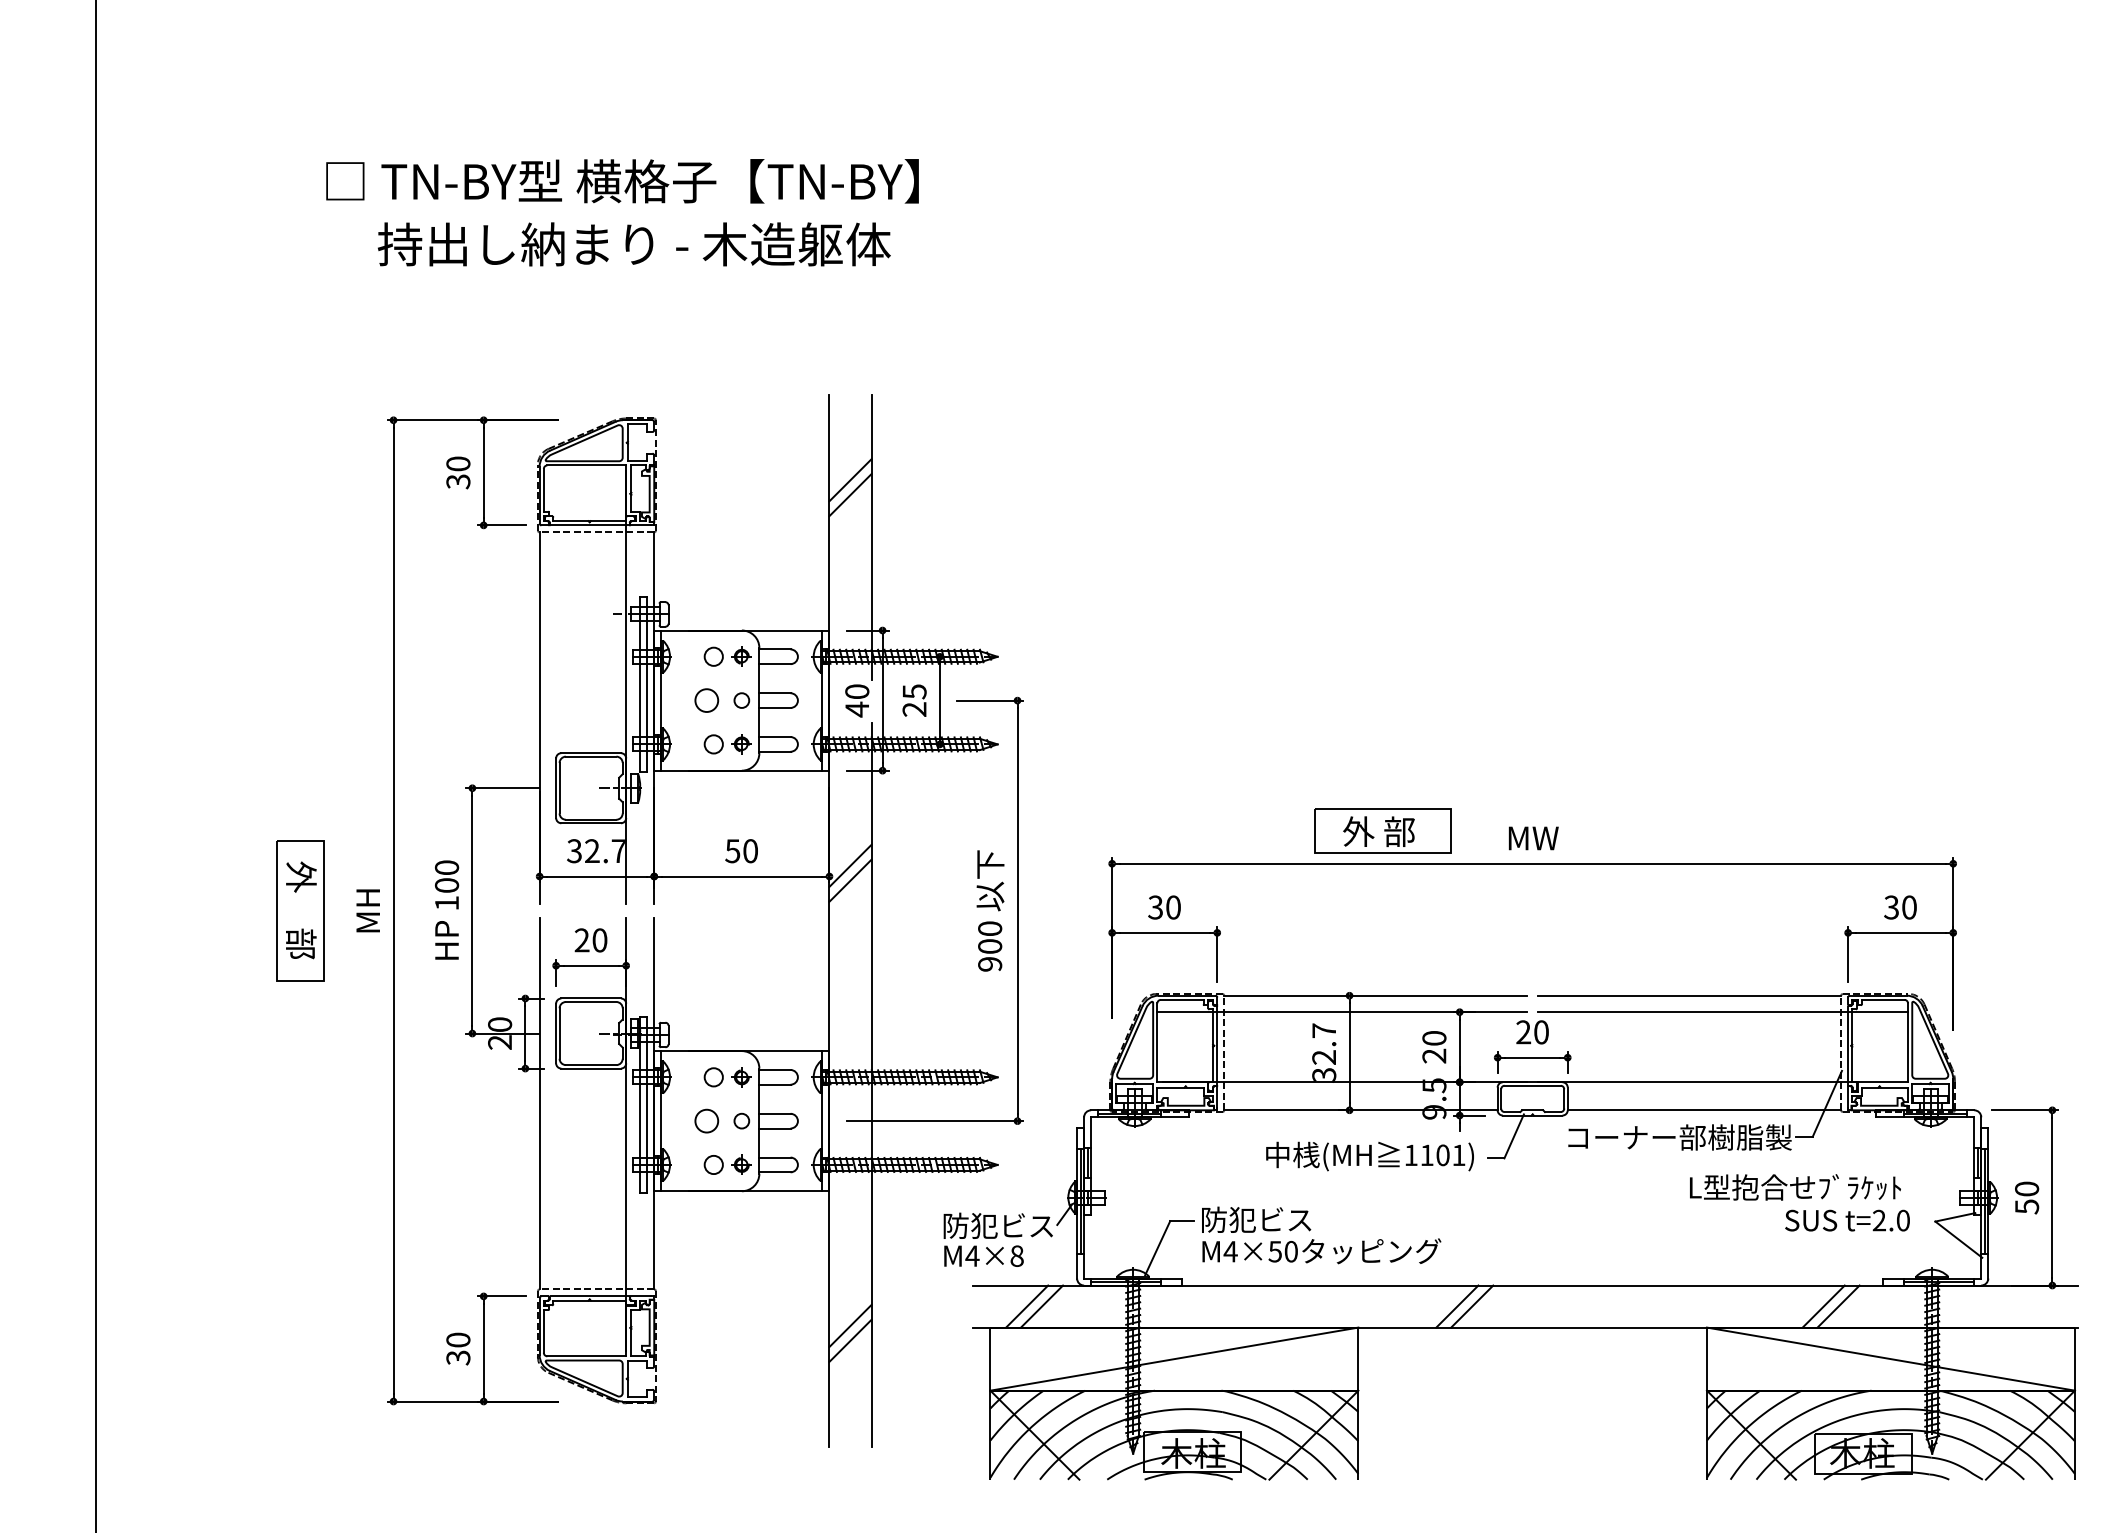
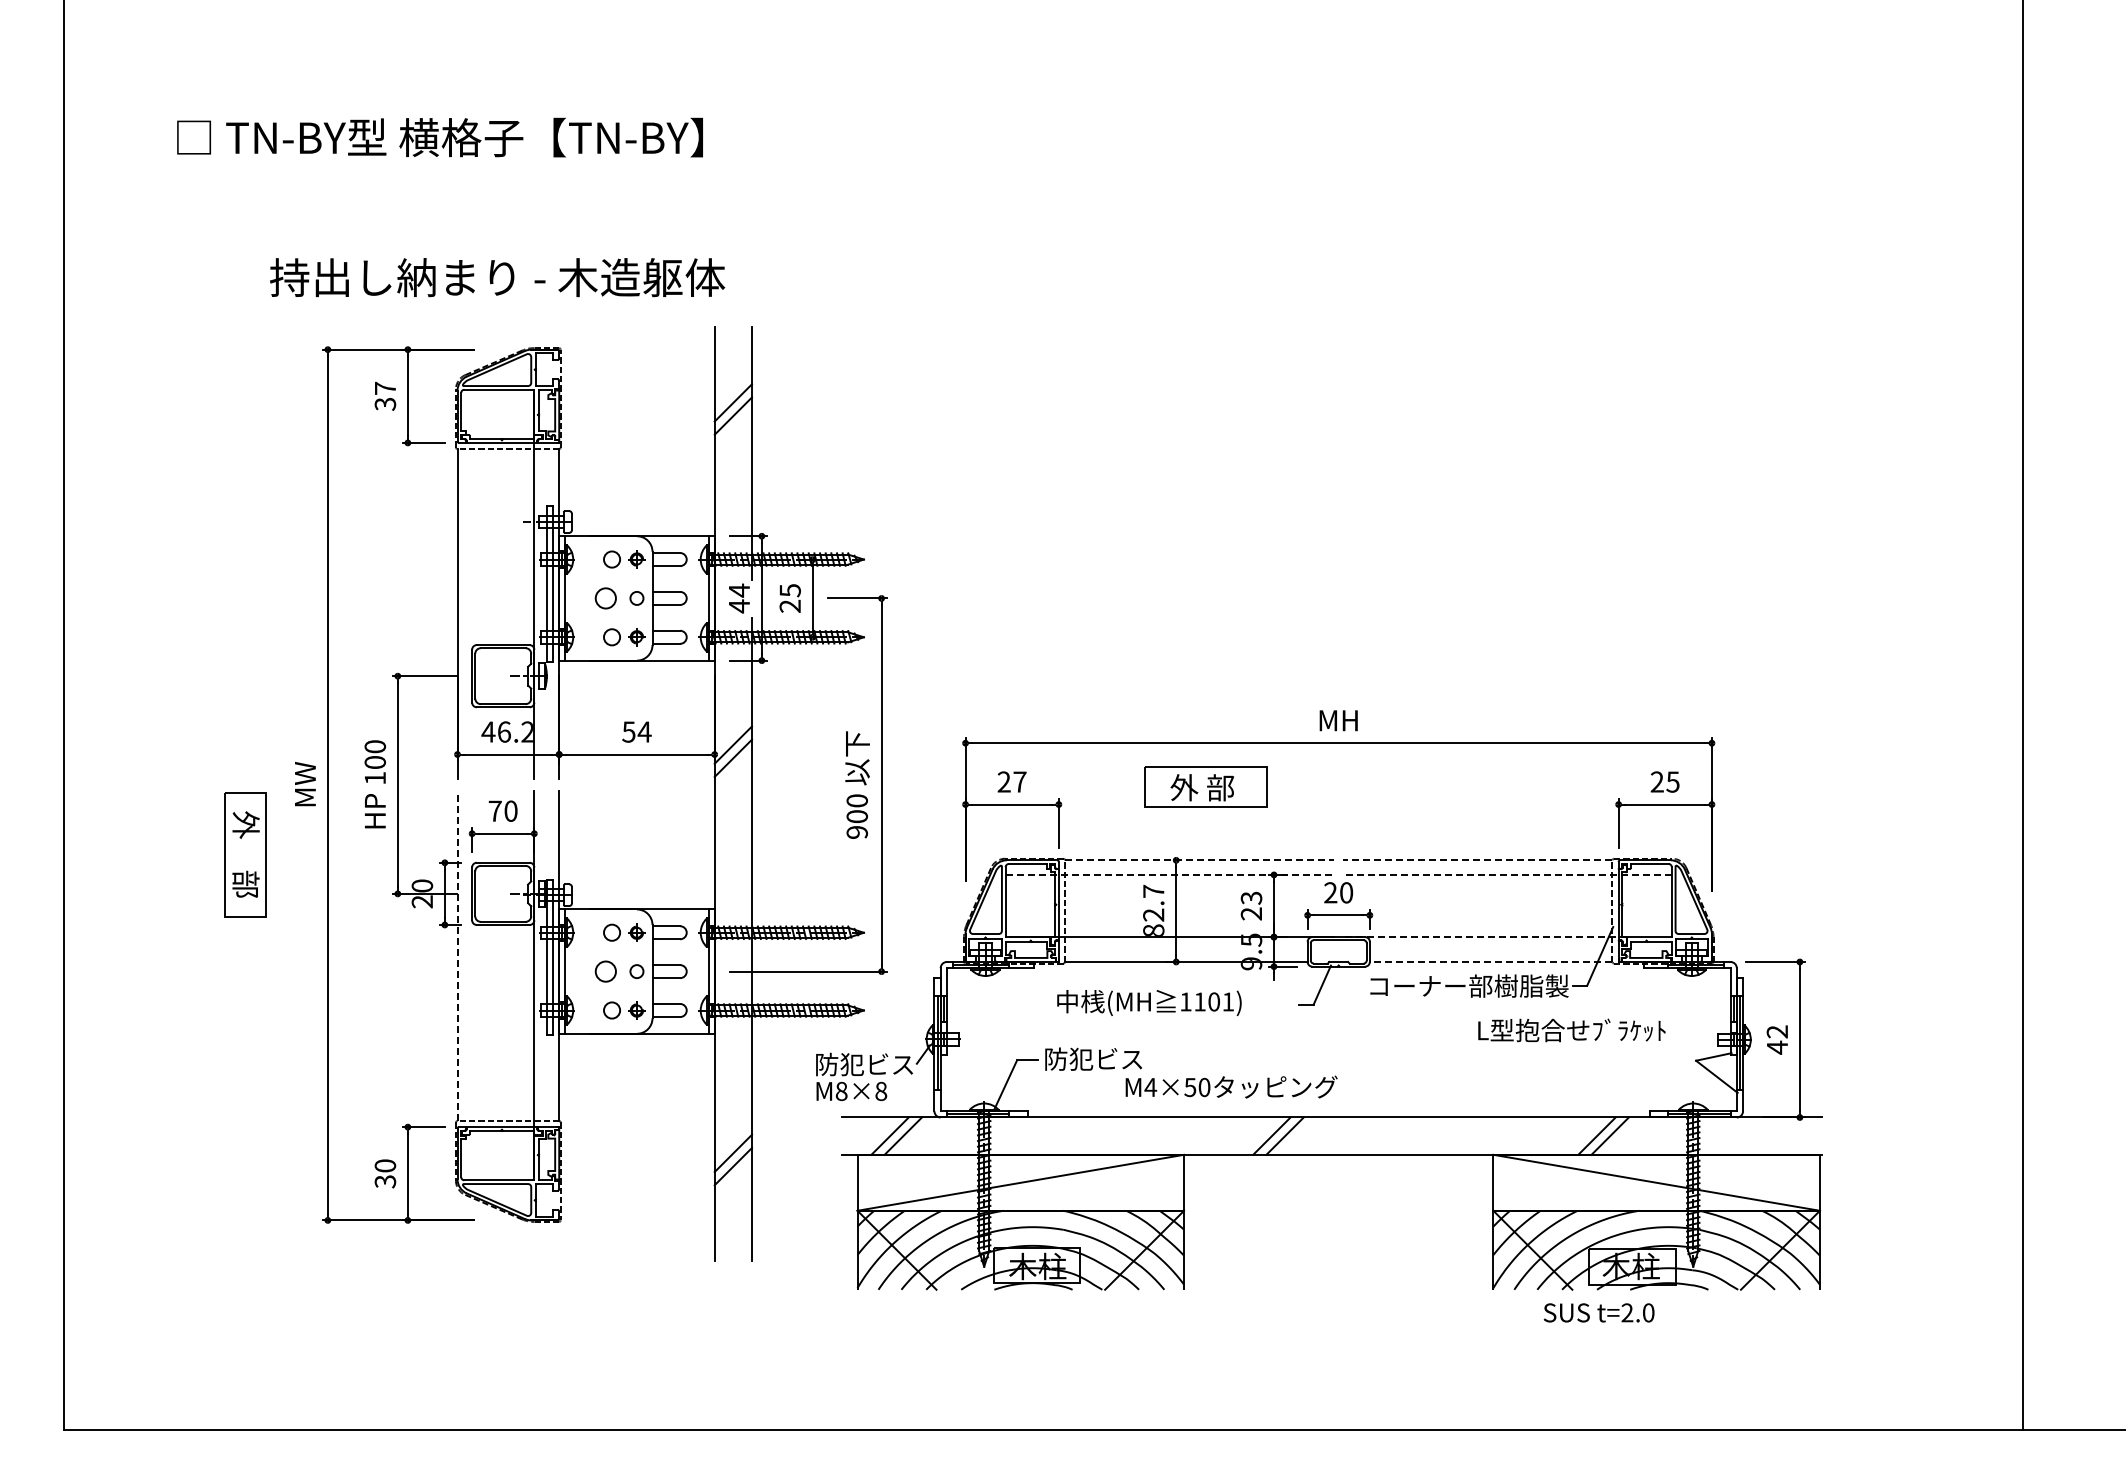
text: (621, 181) -> (439, 137), moved
text: (634, 244) -> (497, 277), moved
text: (458, 462) -> (385, 387), 30 -> 37
text: (857, 691) -> (739, 590), 40 -> 44
part: (1382, 830) -> (1205, 786), moved
text: (1533, 838) -> (1339, 720), MW -> MH
text: (594, 850) -> (506, 731), 32.7 -> 46.2
text: (750, 850) -> (644, 731), 50 -> 54
text: (1163, 906) -> (1011, 781), 30 -> 27
text: (1899, 906) -> (1664, 781), 30 -> 25
text: (368, 909) -> (305, 783), MH -> MW
part: (300, 910) -> (245, 854), moved
text: (581, 939) -> (494, 810), 20 -> 70
line: (1375, 995) -> (1199, 860), solid -> dashed
line: (1689, 995) -> (1477, 860), solid -> dashed
line: (1343, 1011) -> (1170, 874), solid -> dashed
line: (1722, 1011) -> (1507, 874), solid -> dashed
text: (1434, 1037) -> (1251, 897), 20 -> 23
text: (1323, 1073) -> (1153, 929), 32.7 -> 82.7
line: (1698, 1082) -> (1485, 937), solid -> dashed
line: (539, 1104) -> (457, 956), solid -> dashed
line: (1703, 1110) -> (1490, 962), solid -> dashed
text: (1370, 1155) -> (1149, 1002), moved
text: (2027, 1197) -> (1777, 1039), 50 -> 42
text: (1846, 1220) -> (1598, 1312), moved
text: (1321, 1250) -> (1231, 1086), moved
text: (972, 1256) -> (841, 1091), M4×8 -> M8×8

